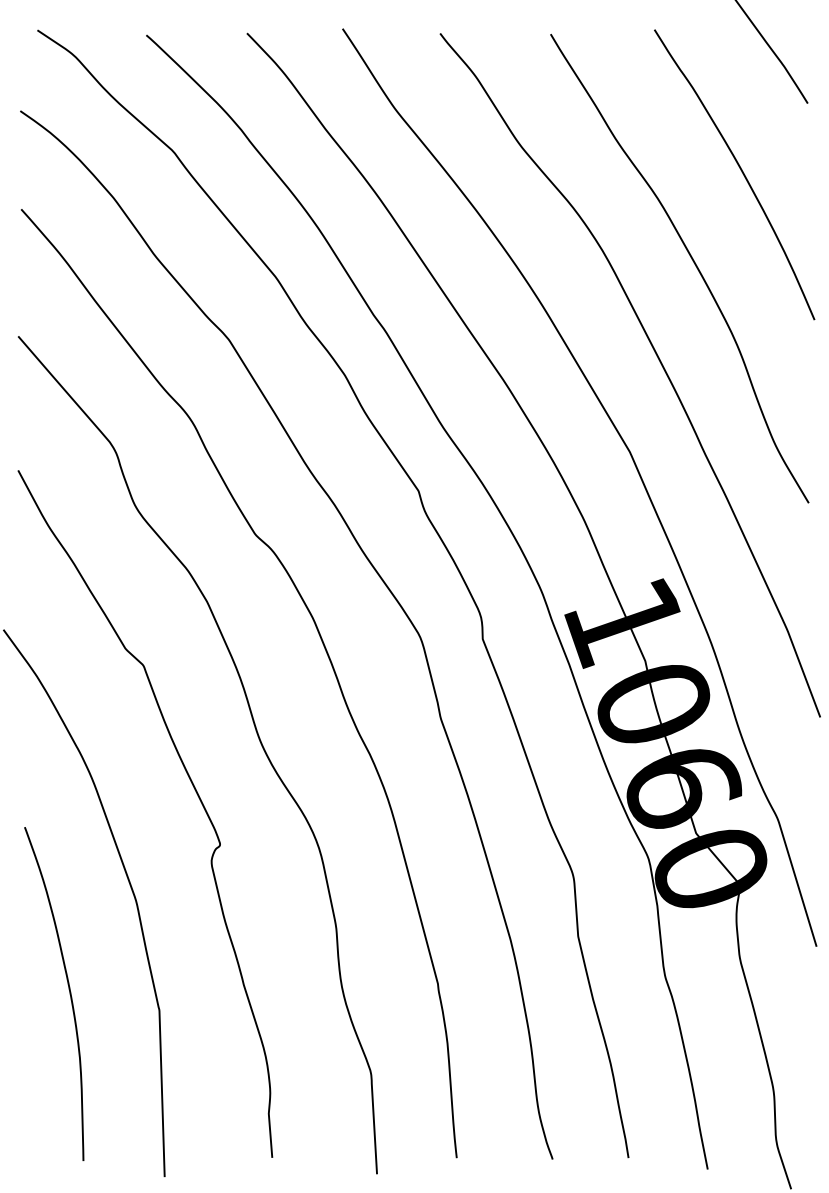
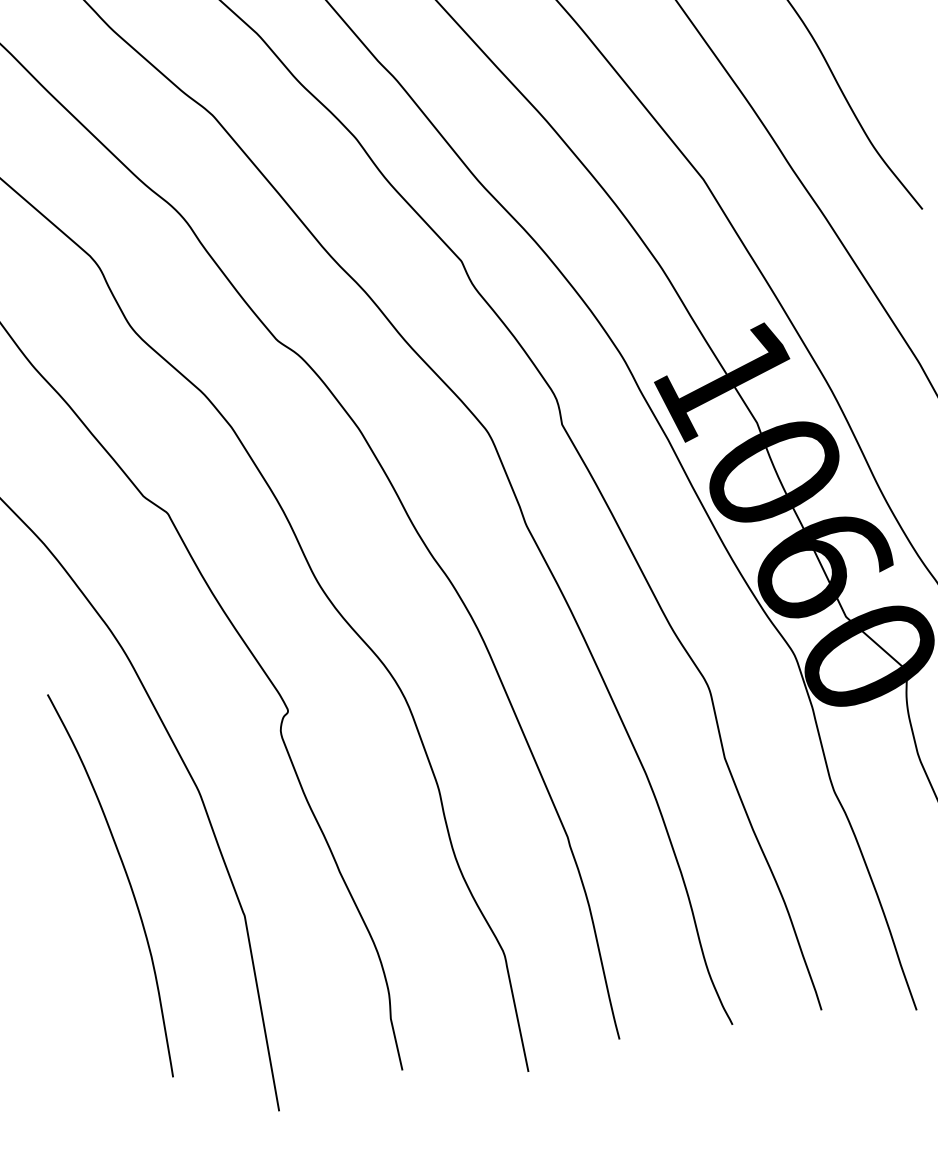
curve: (68, 989) -> (126, 878), moved

